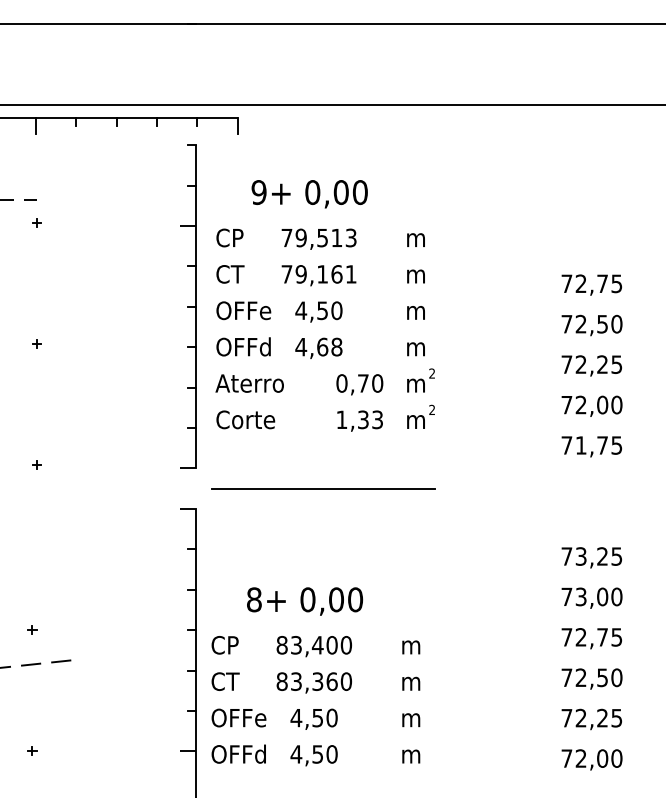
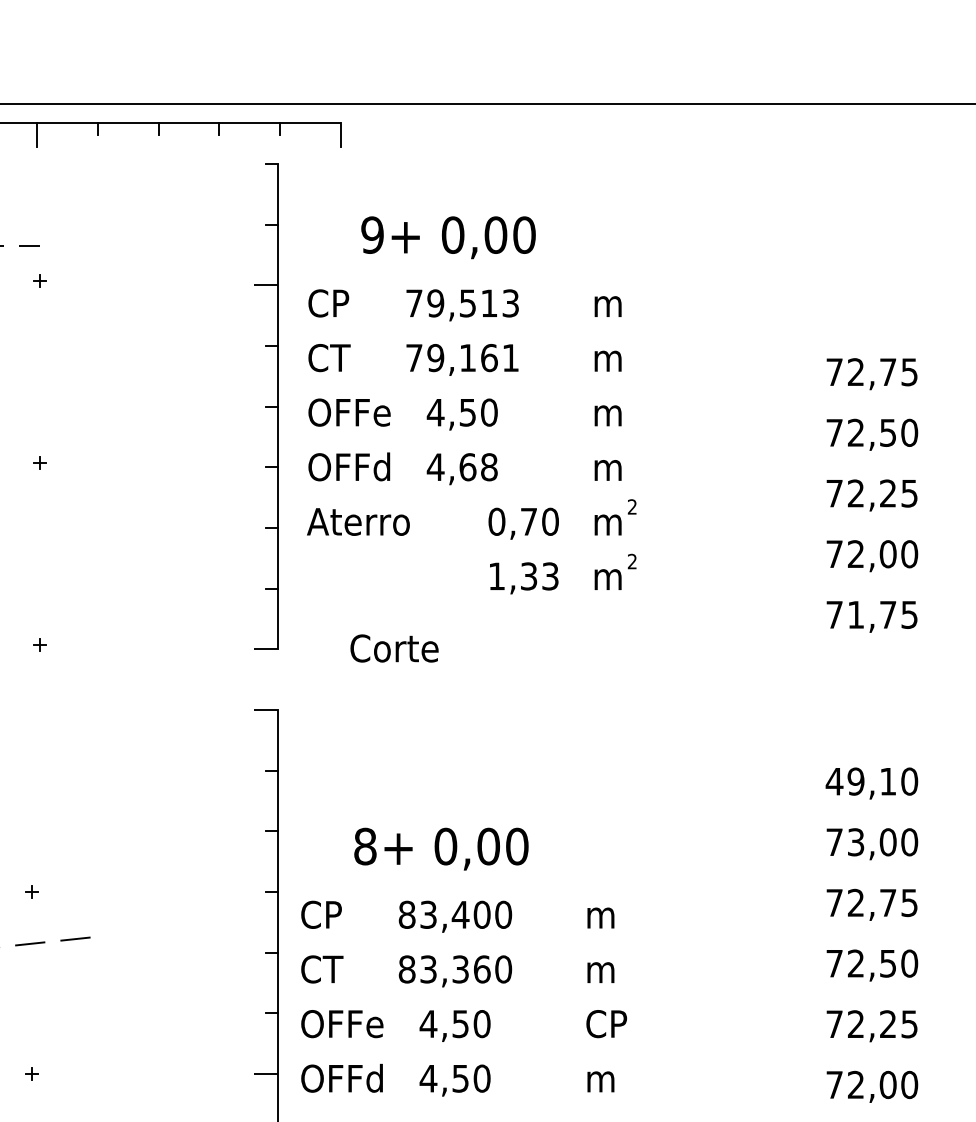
text: (245, 419) -> (394, 647), moved
line: (323, 488) -> (469, 679), removed
text: (591, 556) -> (871, 781), 73,25 -> 49,10
text: (414, 717) -> (605, 1023), m -> CP

